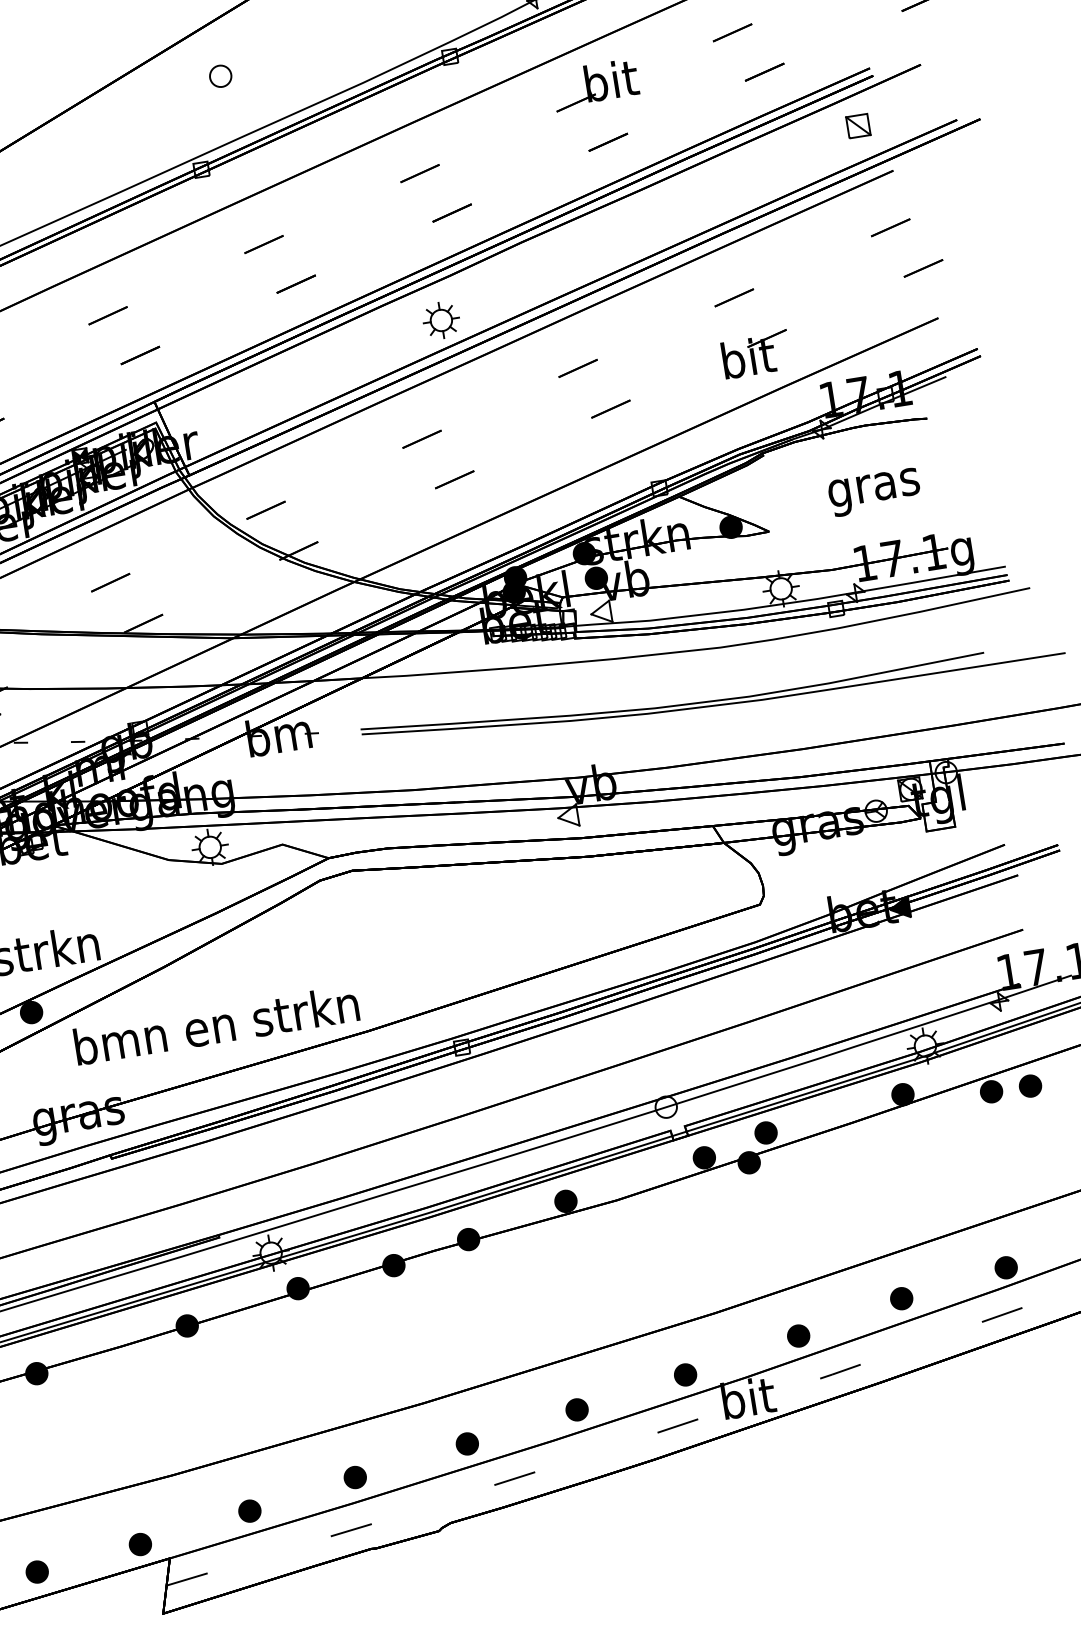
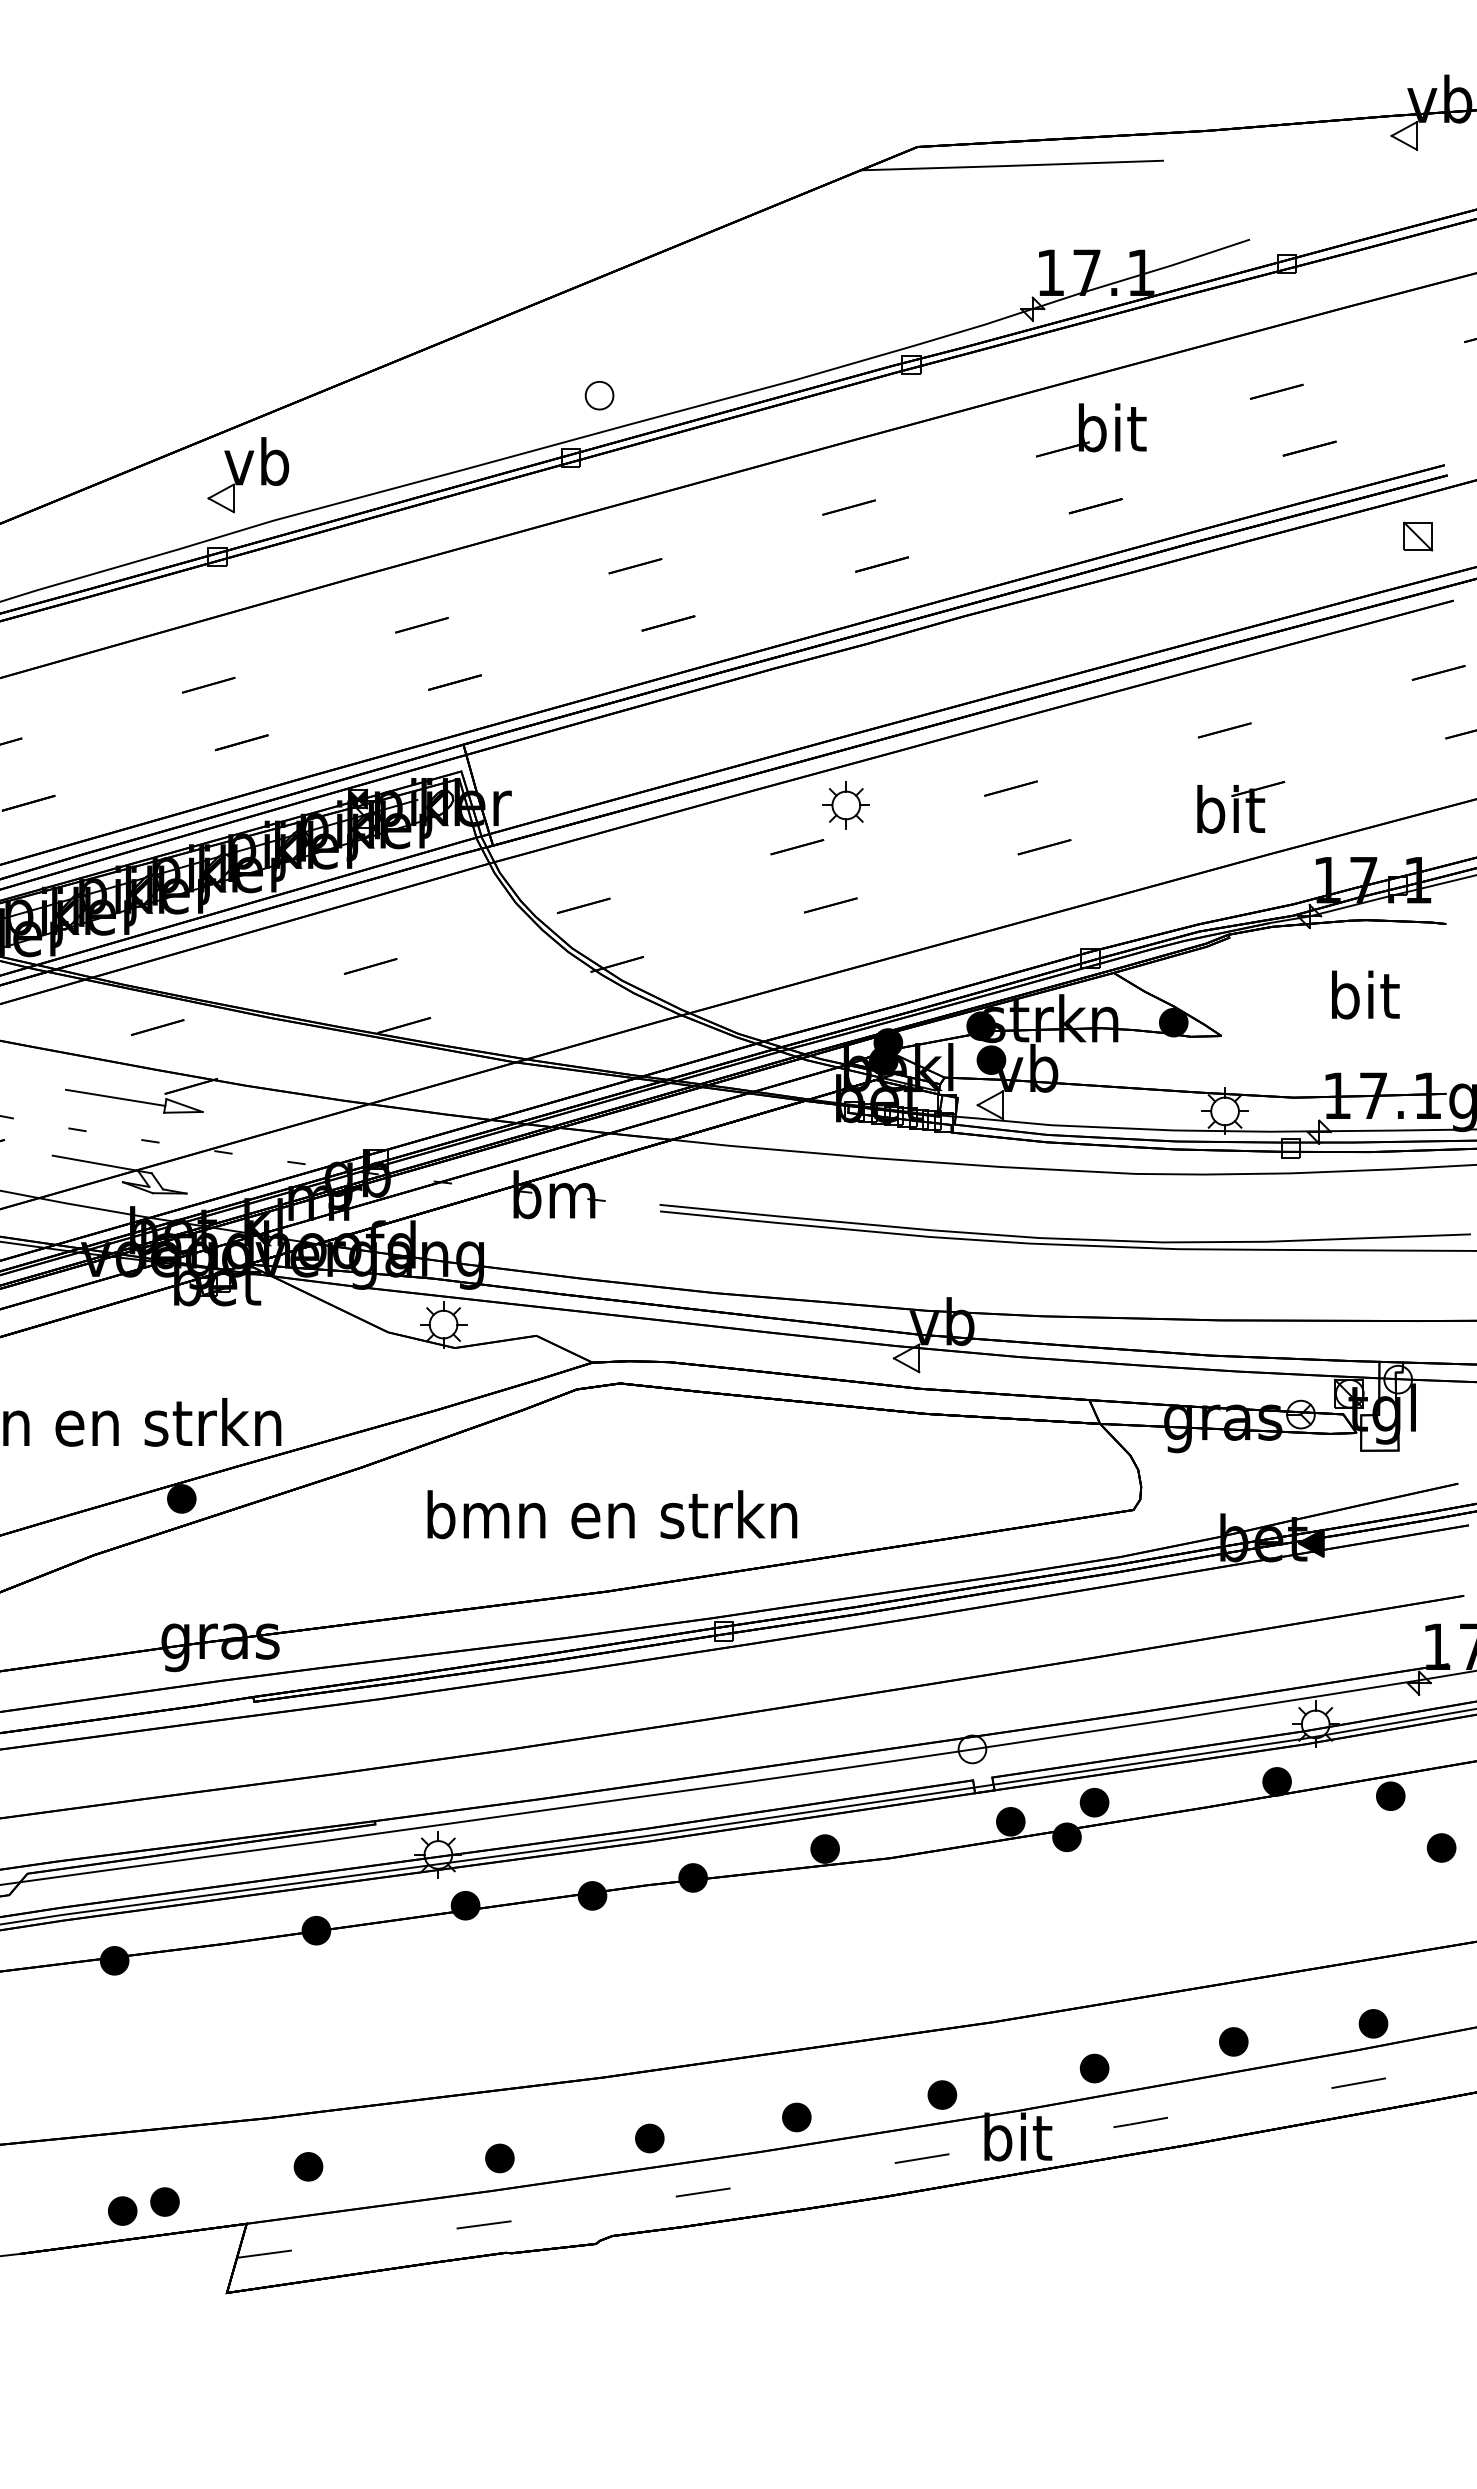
part: (220, 76) -> (599, 395), moved
part: (440, 320) -> (845, 805), moved
text: (874, 487) -> (1364, 1000), gras -> bit
text: (216, 1024) -> (612, 1514), moved
part: (1030, 1085) -> (1441, 1847), moved
part: (249, 1510) -> (308, 2166), moved
part: (139, 1544) -> (164, 2201), moved
part: (37, 1571) -> (122, 2210), moved

